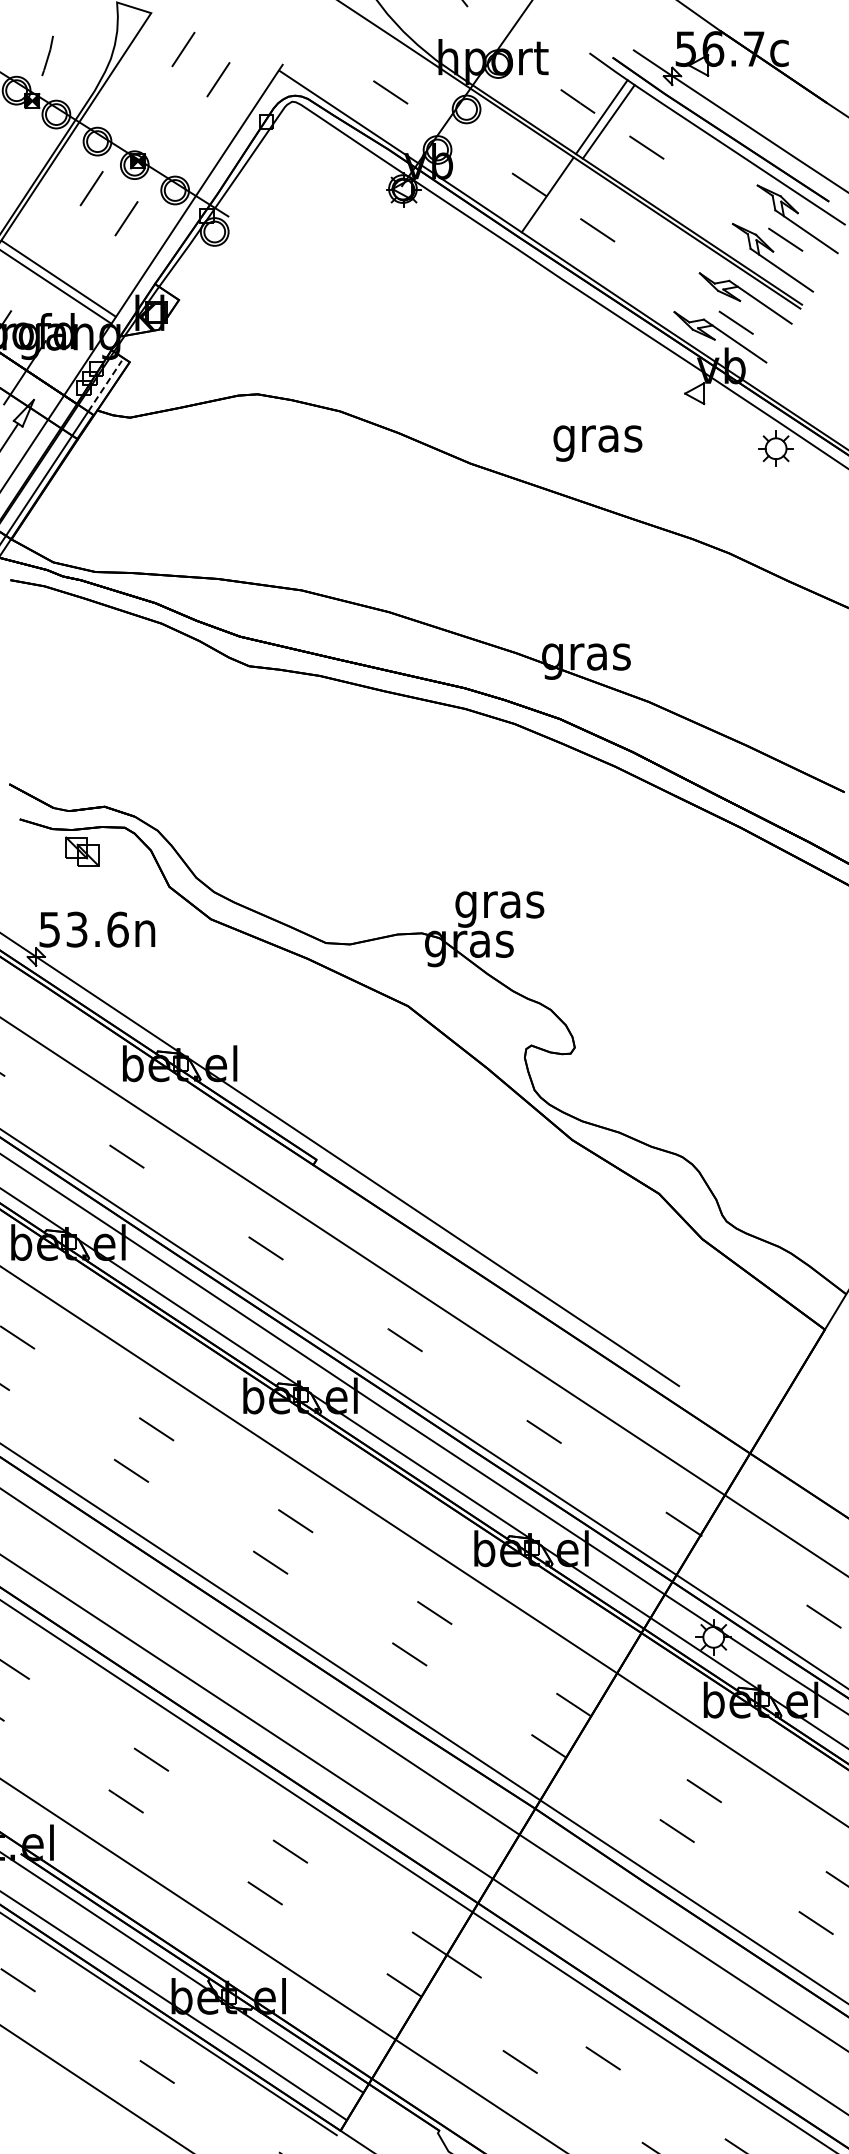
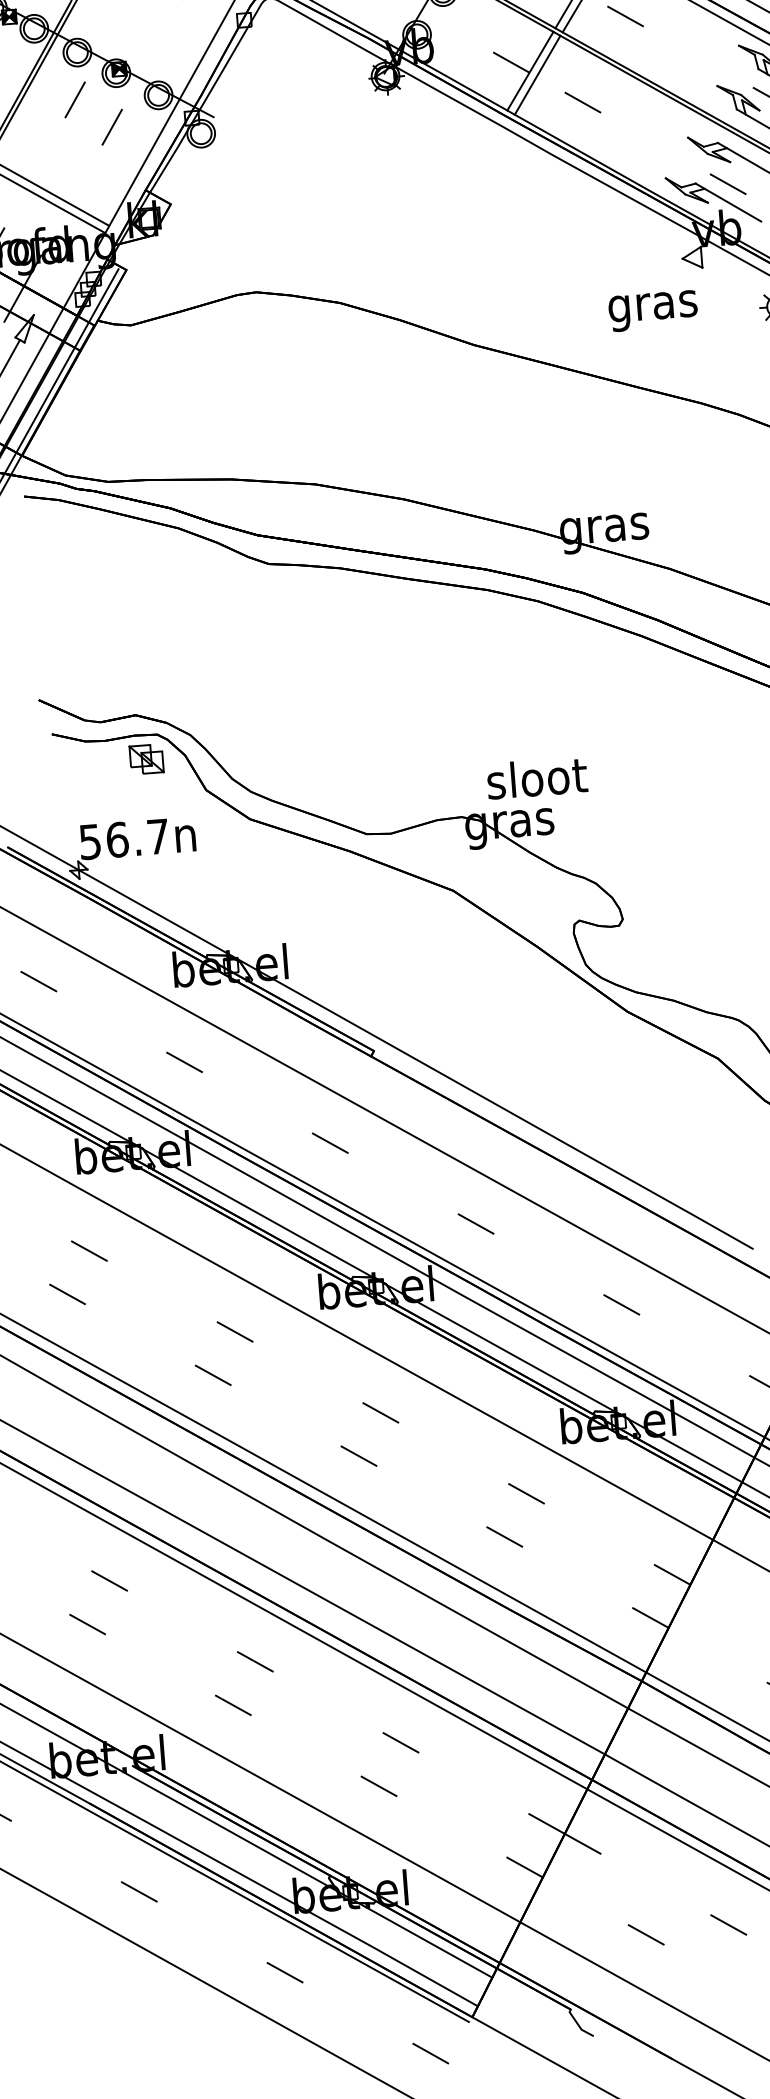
line: (554, 199) -> (537, 75), added
line: (105, 385) -> (104, 295), dashed -> solid
text: (597, 443) -> (652, 311), moved
part: (82, 851) -> (146, 759), moved
text: (500, 904) -> (537, 782), gras -> sloot
text: (97, 929) -> (137, 838), 53.6n -> 56.7n

